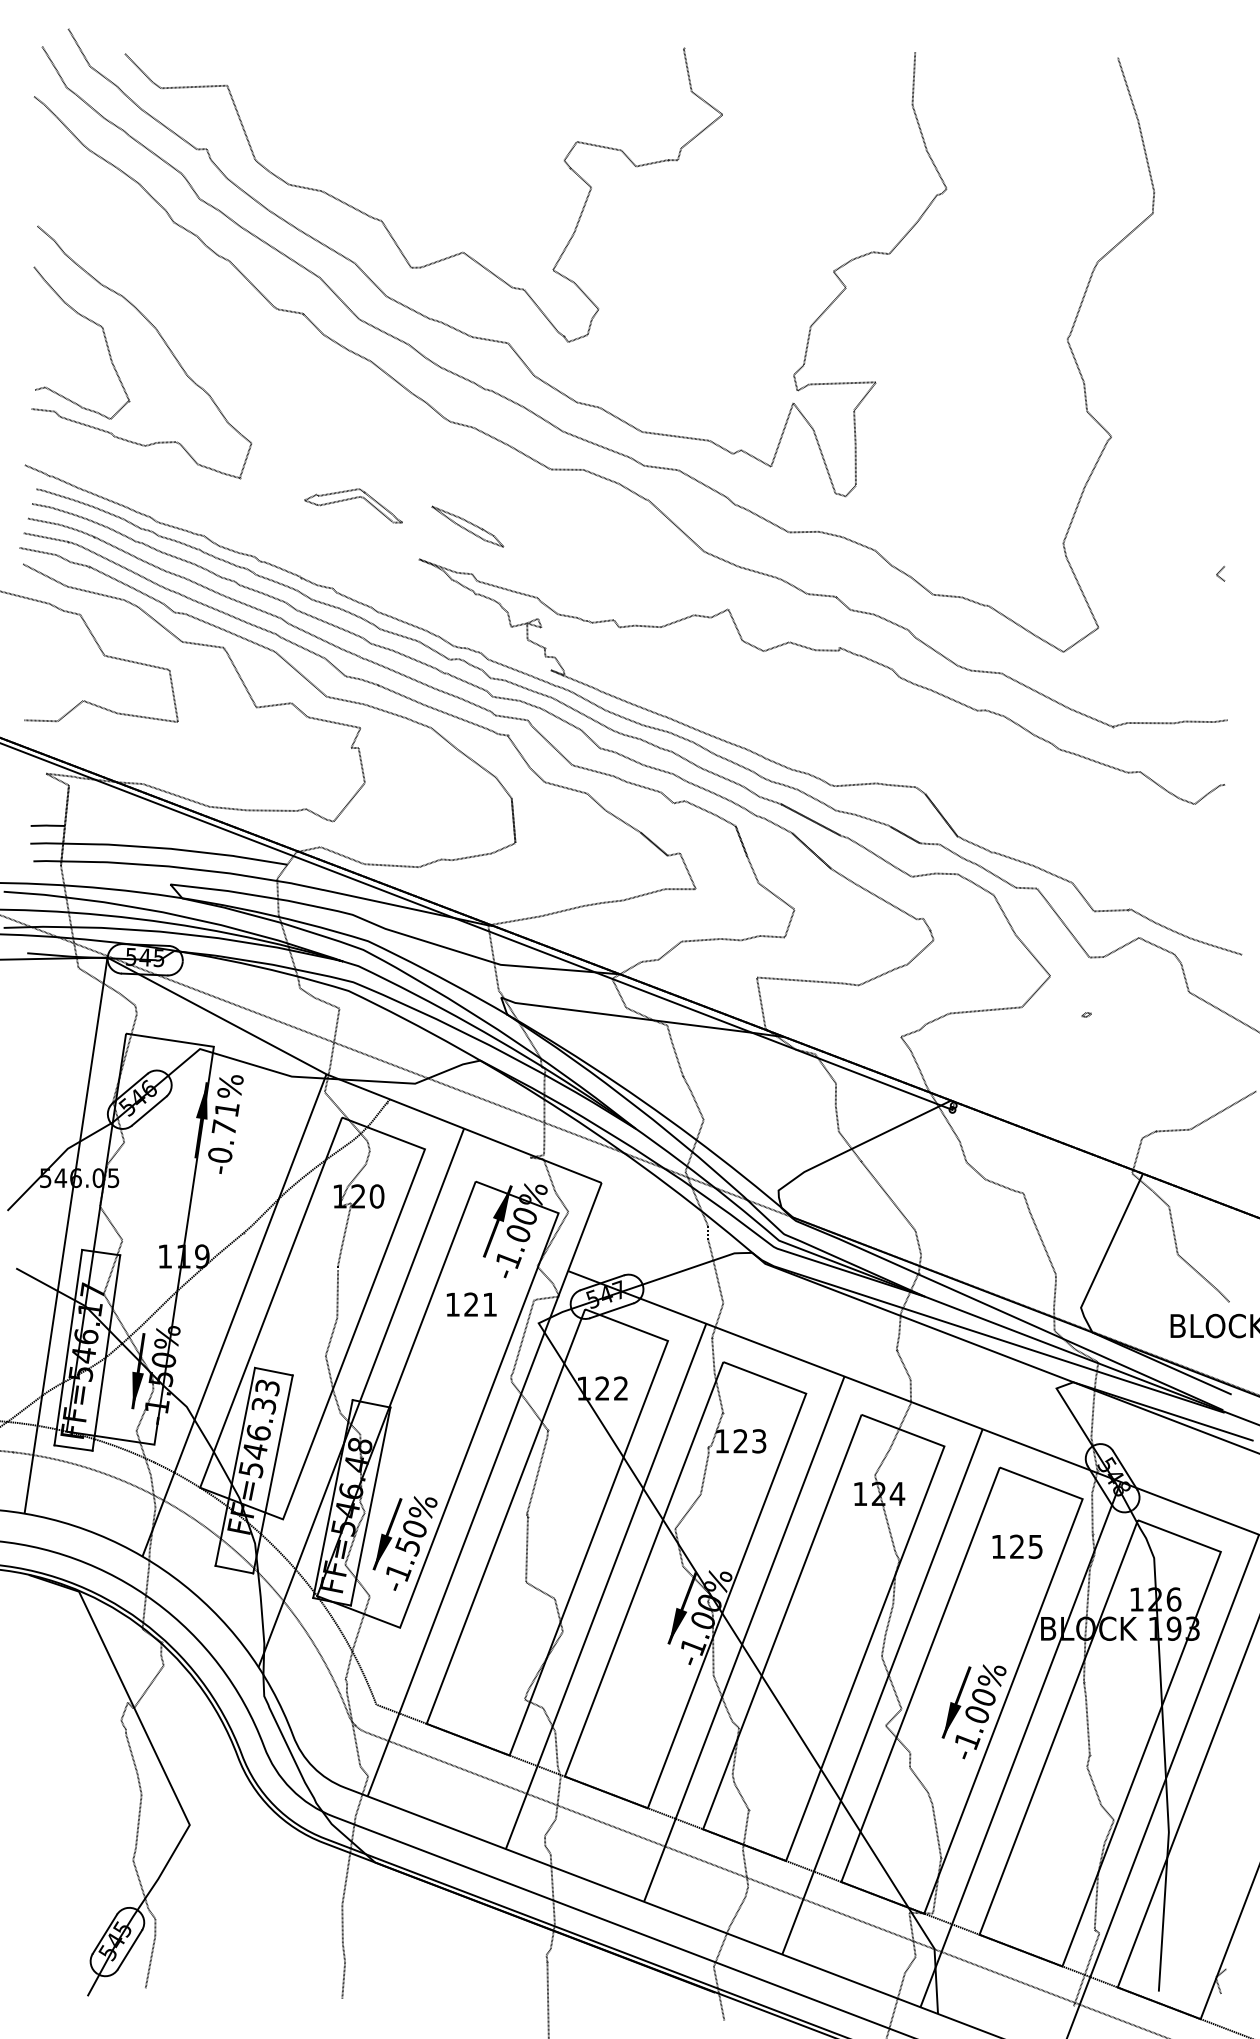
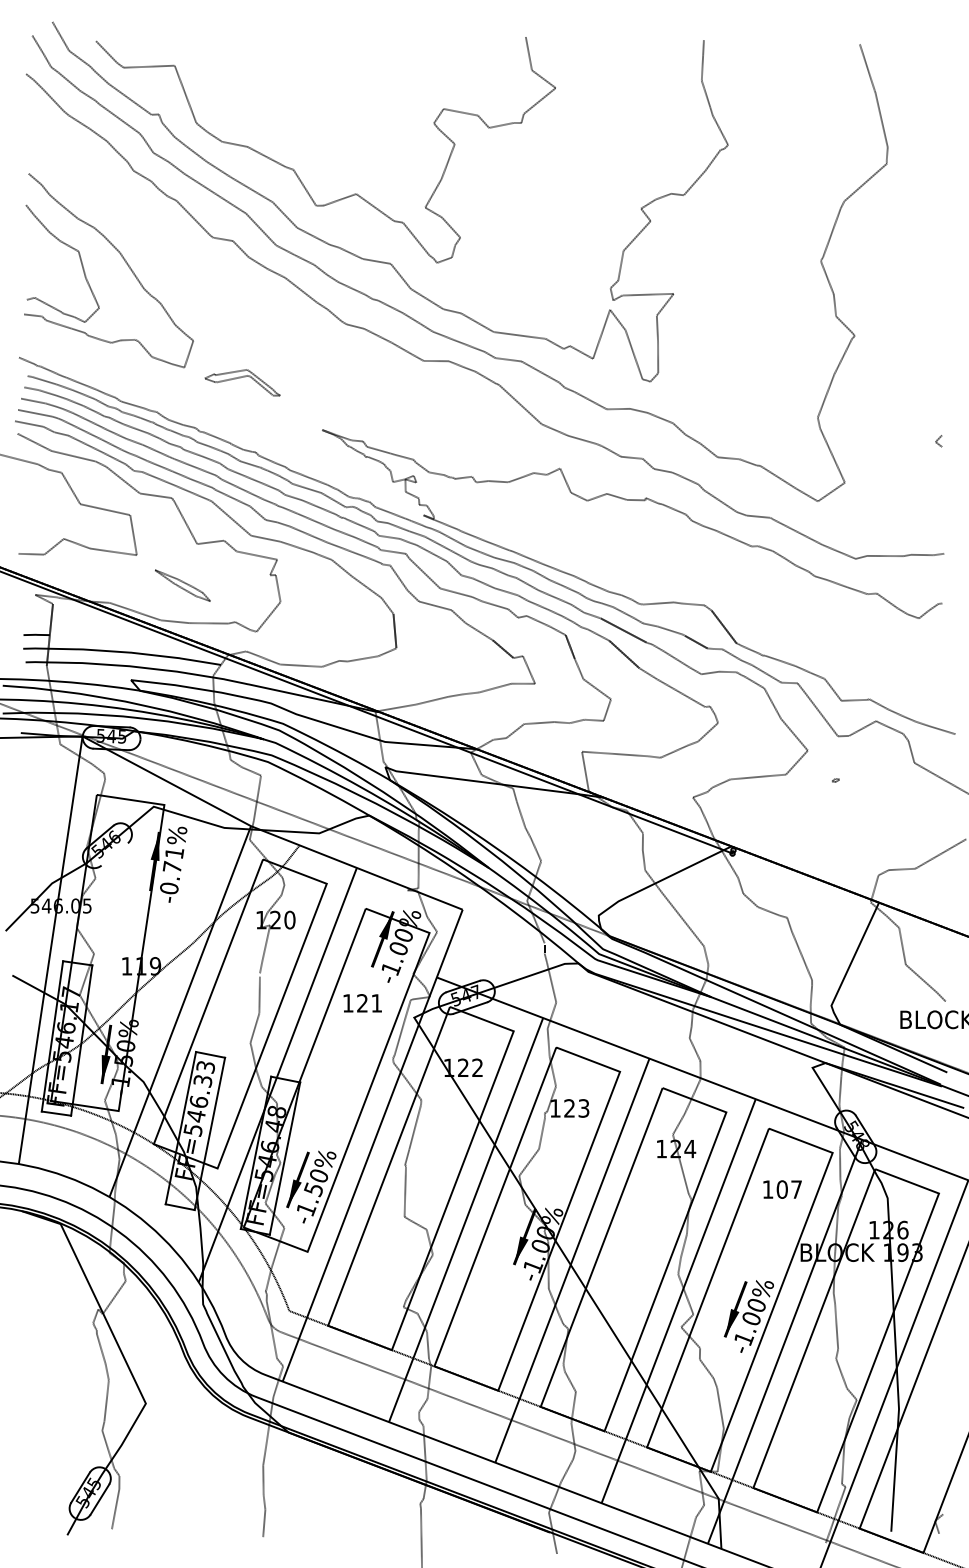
part: (352, 499) -> (241, 377), moved
part: (467, 526) -> (182, 585), moved
line: (149, 1110) -> (114, 853), removed
text: (1026, 1546) -> (789, 1189), 125 -> 107

